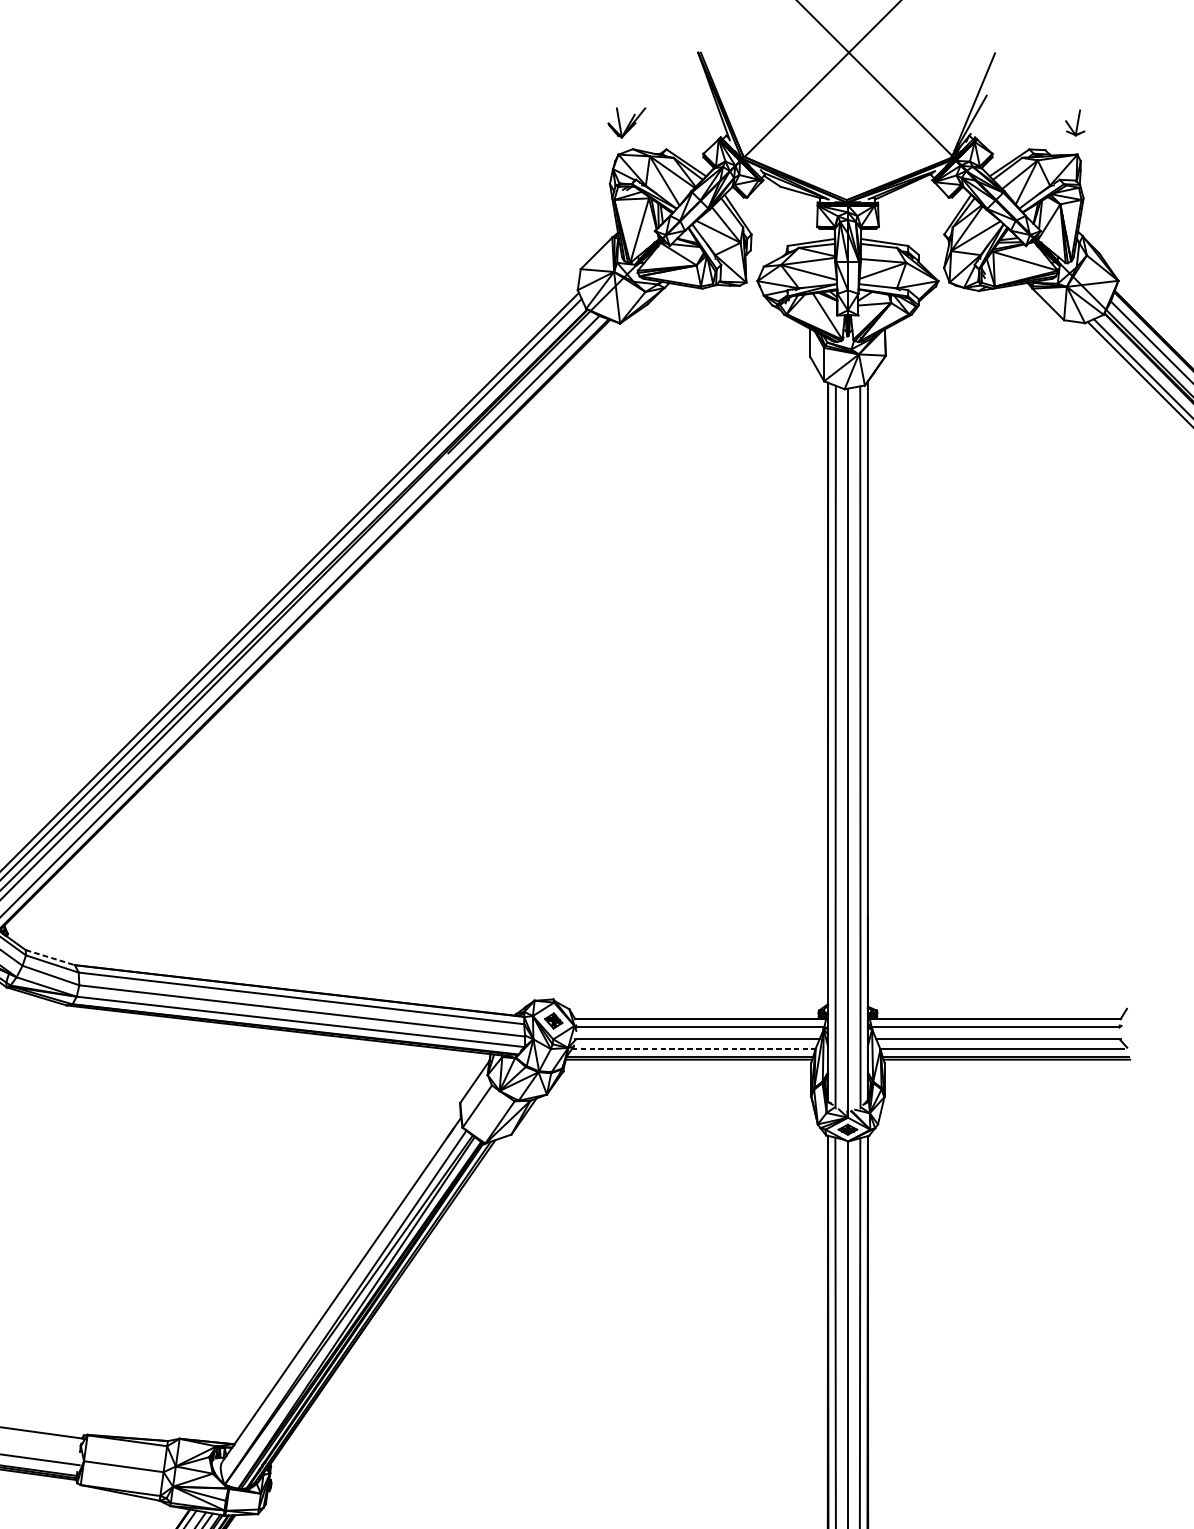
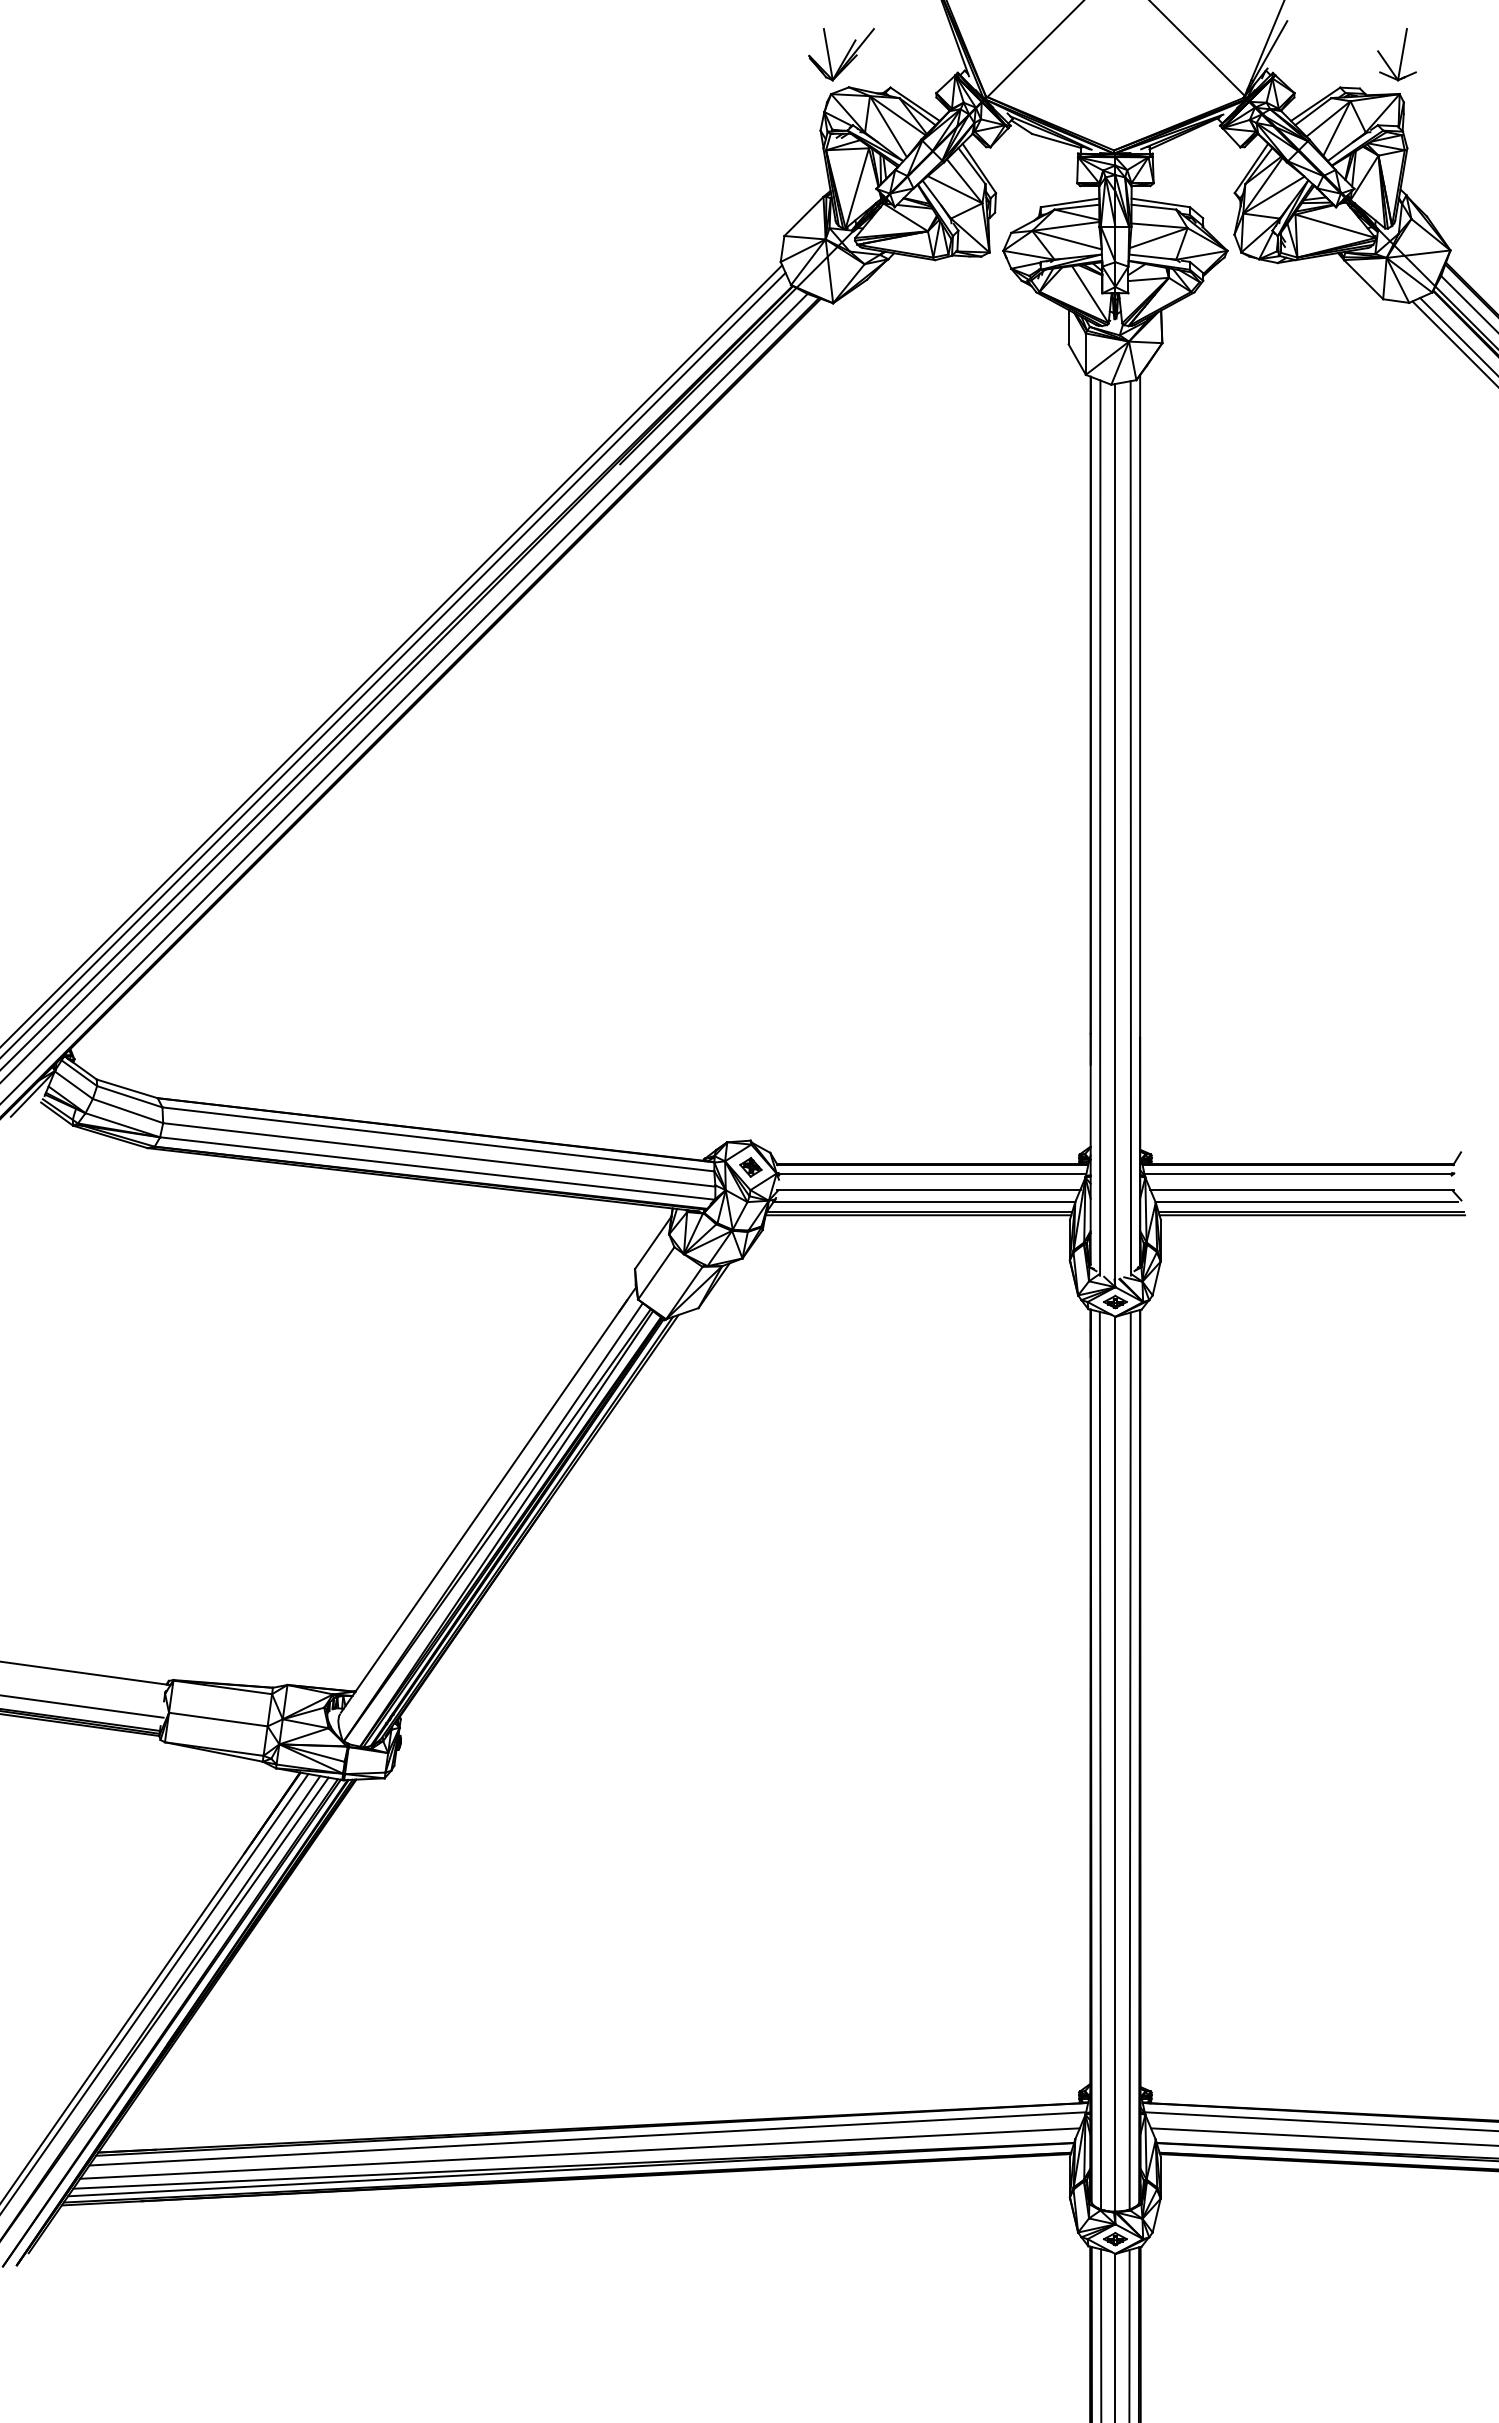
part: (626, 122) -> (841, 54), size x1.43
part: (1074, 122) -> (1396, 54), size x1.67
line: (50, 957) -> (127, 1088), dashed -> solid
line: (693, 1049) -> (924, 1202), dashed -> solid

